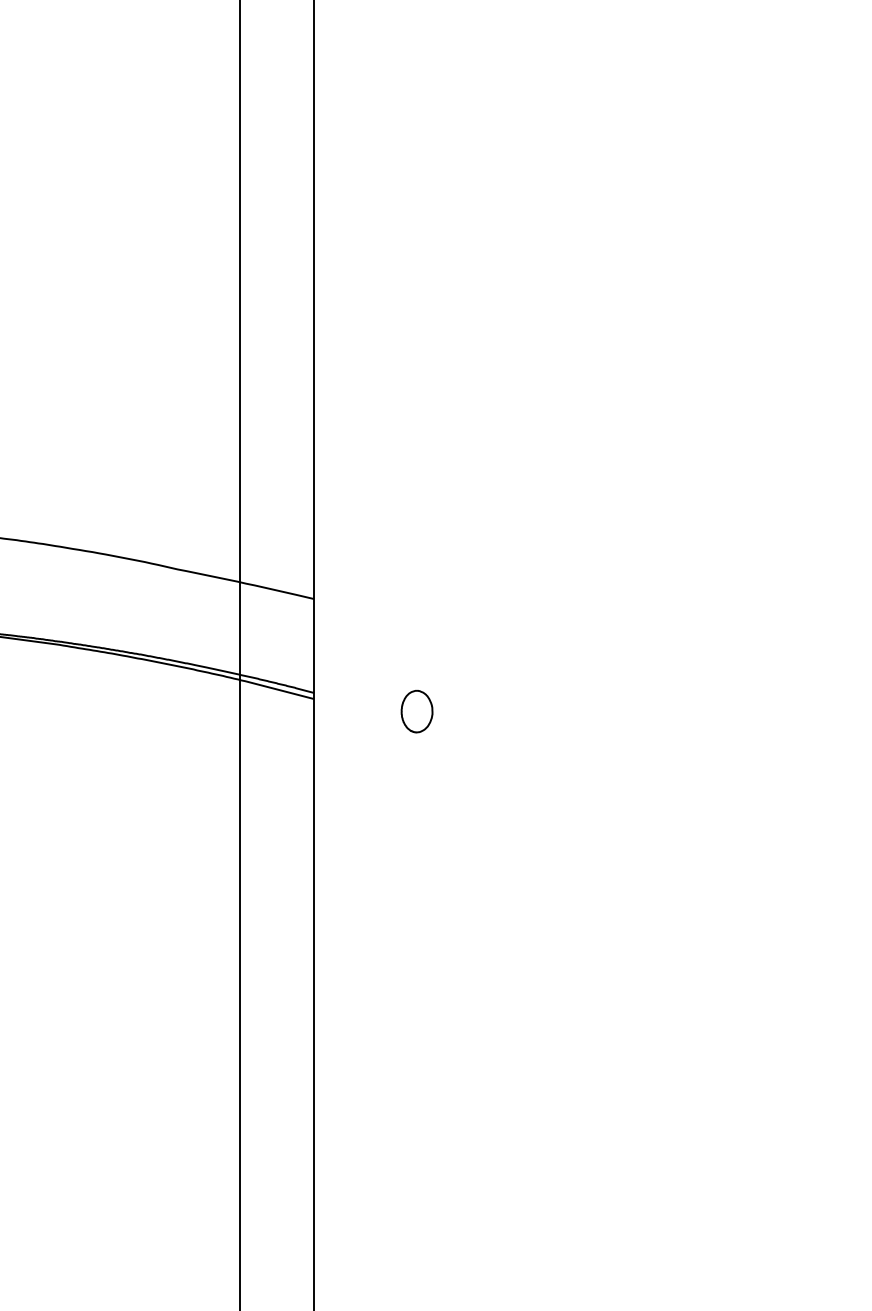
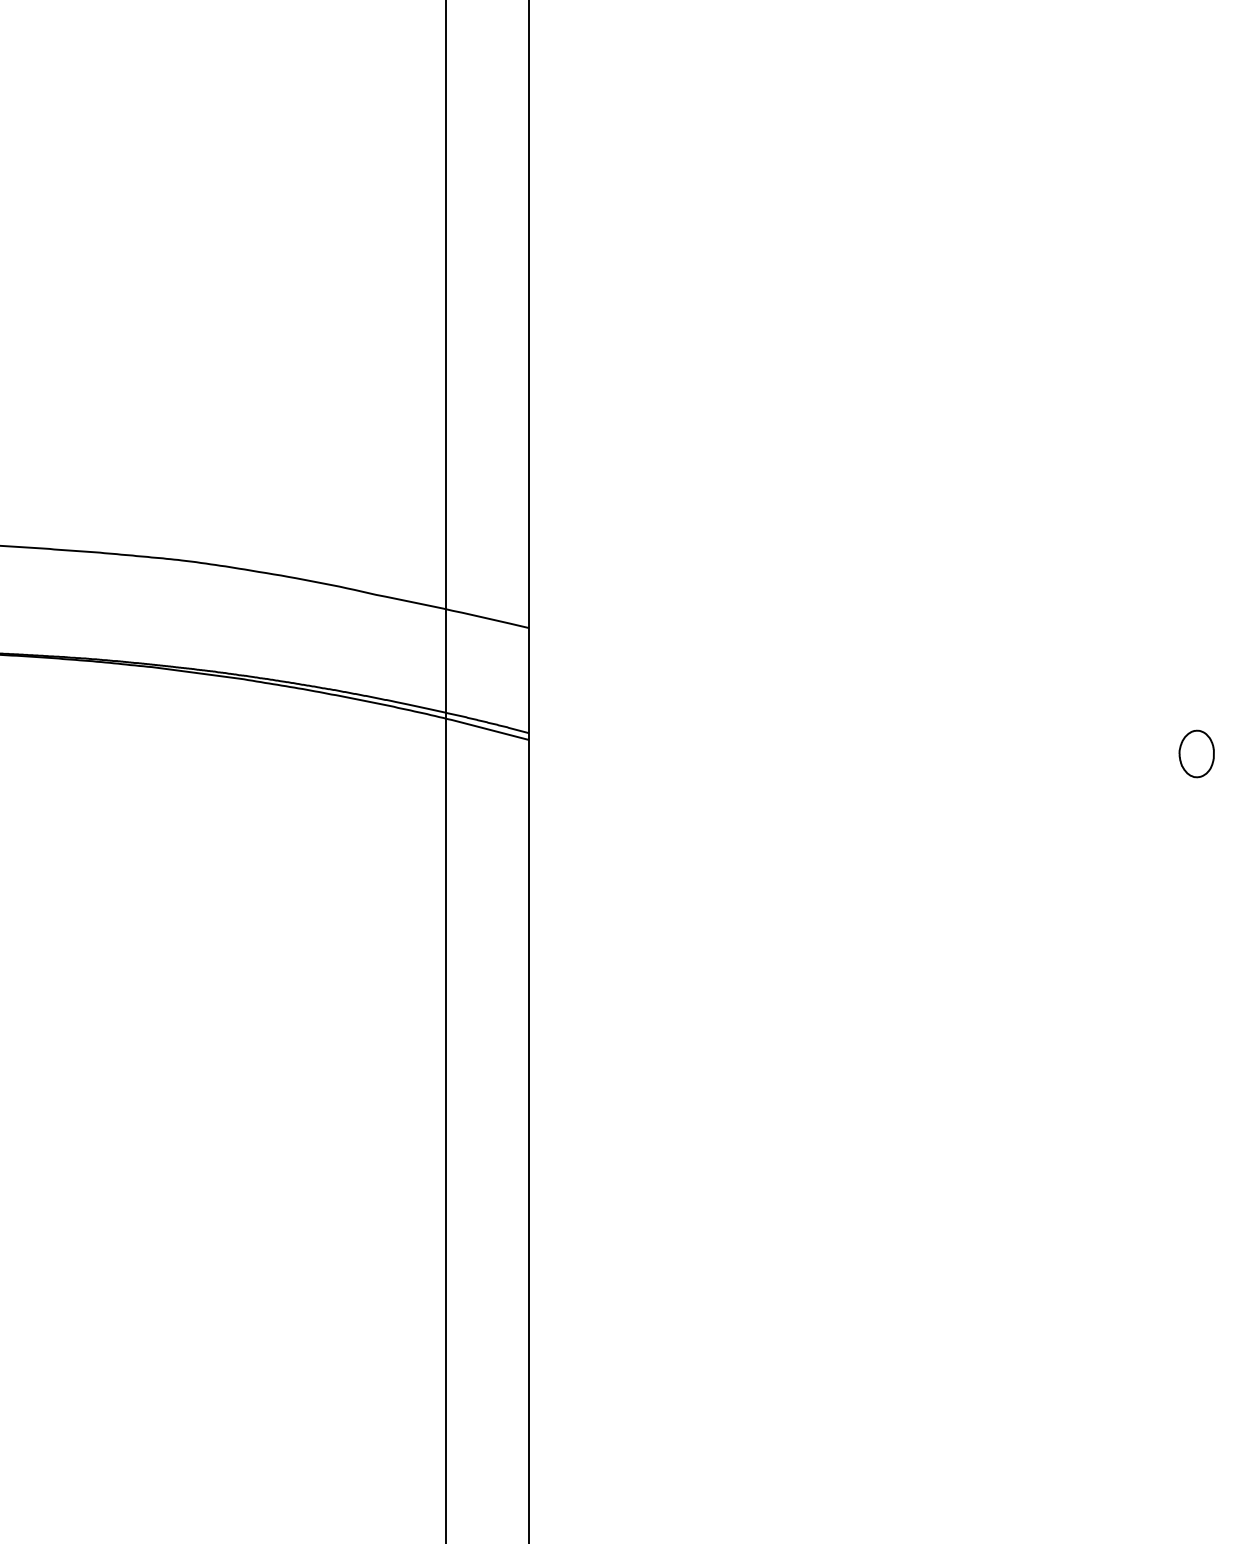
part: (416, 711) -> (643, 753), removed

